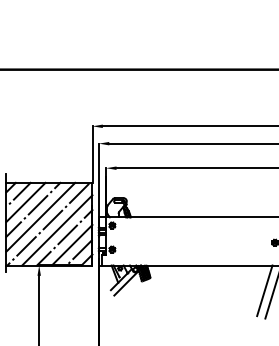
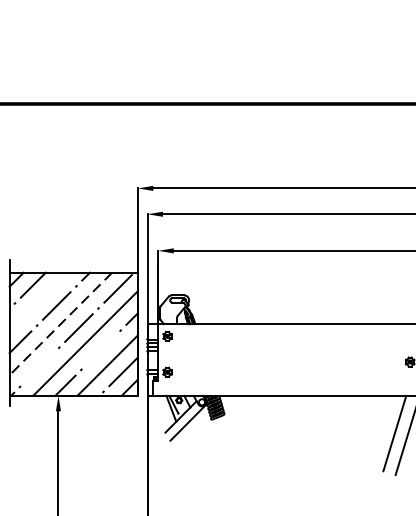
line: (25, 201) -> (38, 300), removed
line: (40, 217) -> (60, 324), solid -> dashed
line: (67, 234) -> (100, 349), removed
line: (26, 246) -> (39, 367), removed

